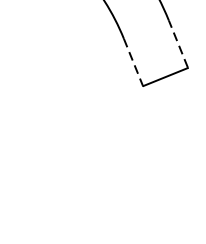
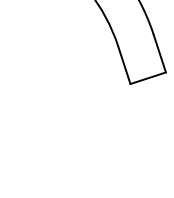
line: (177, 43) -> (159, 53), dashed -> solid
line: (133, 62) -> (124, 65), dashed -> solid

